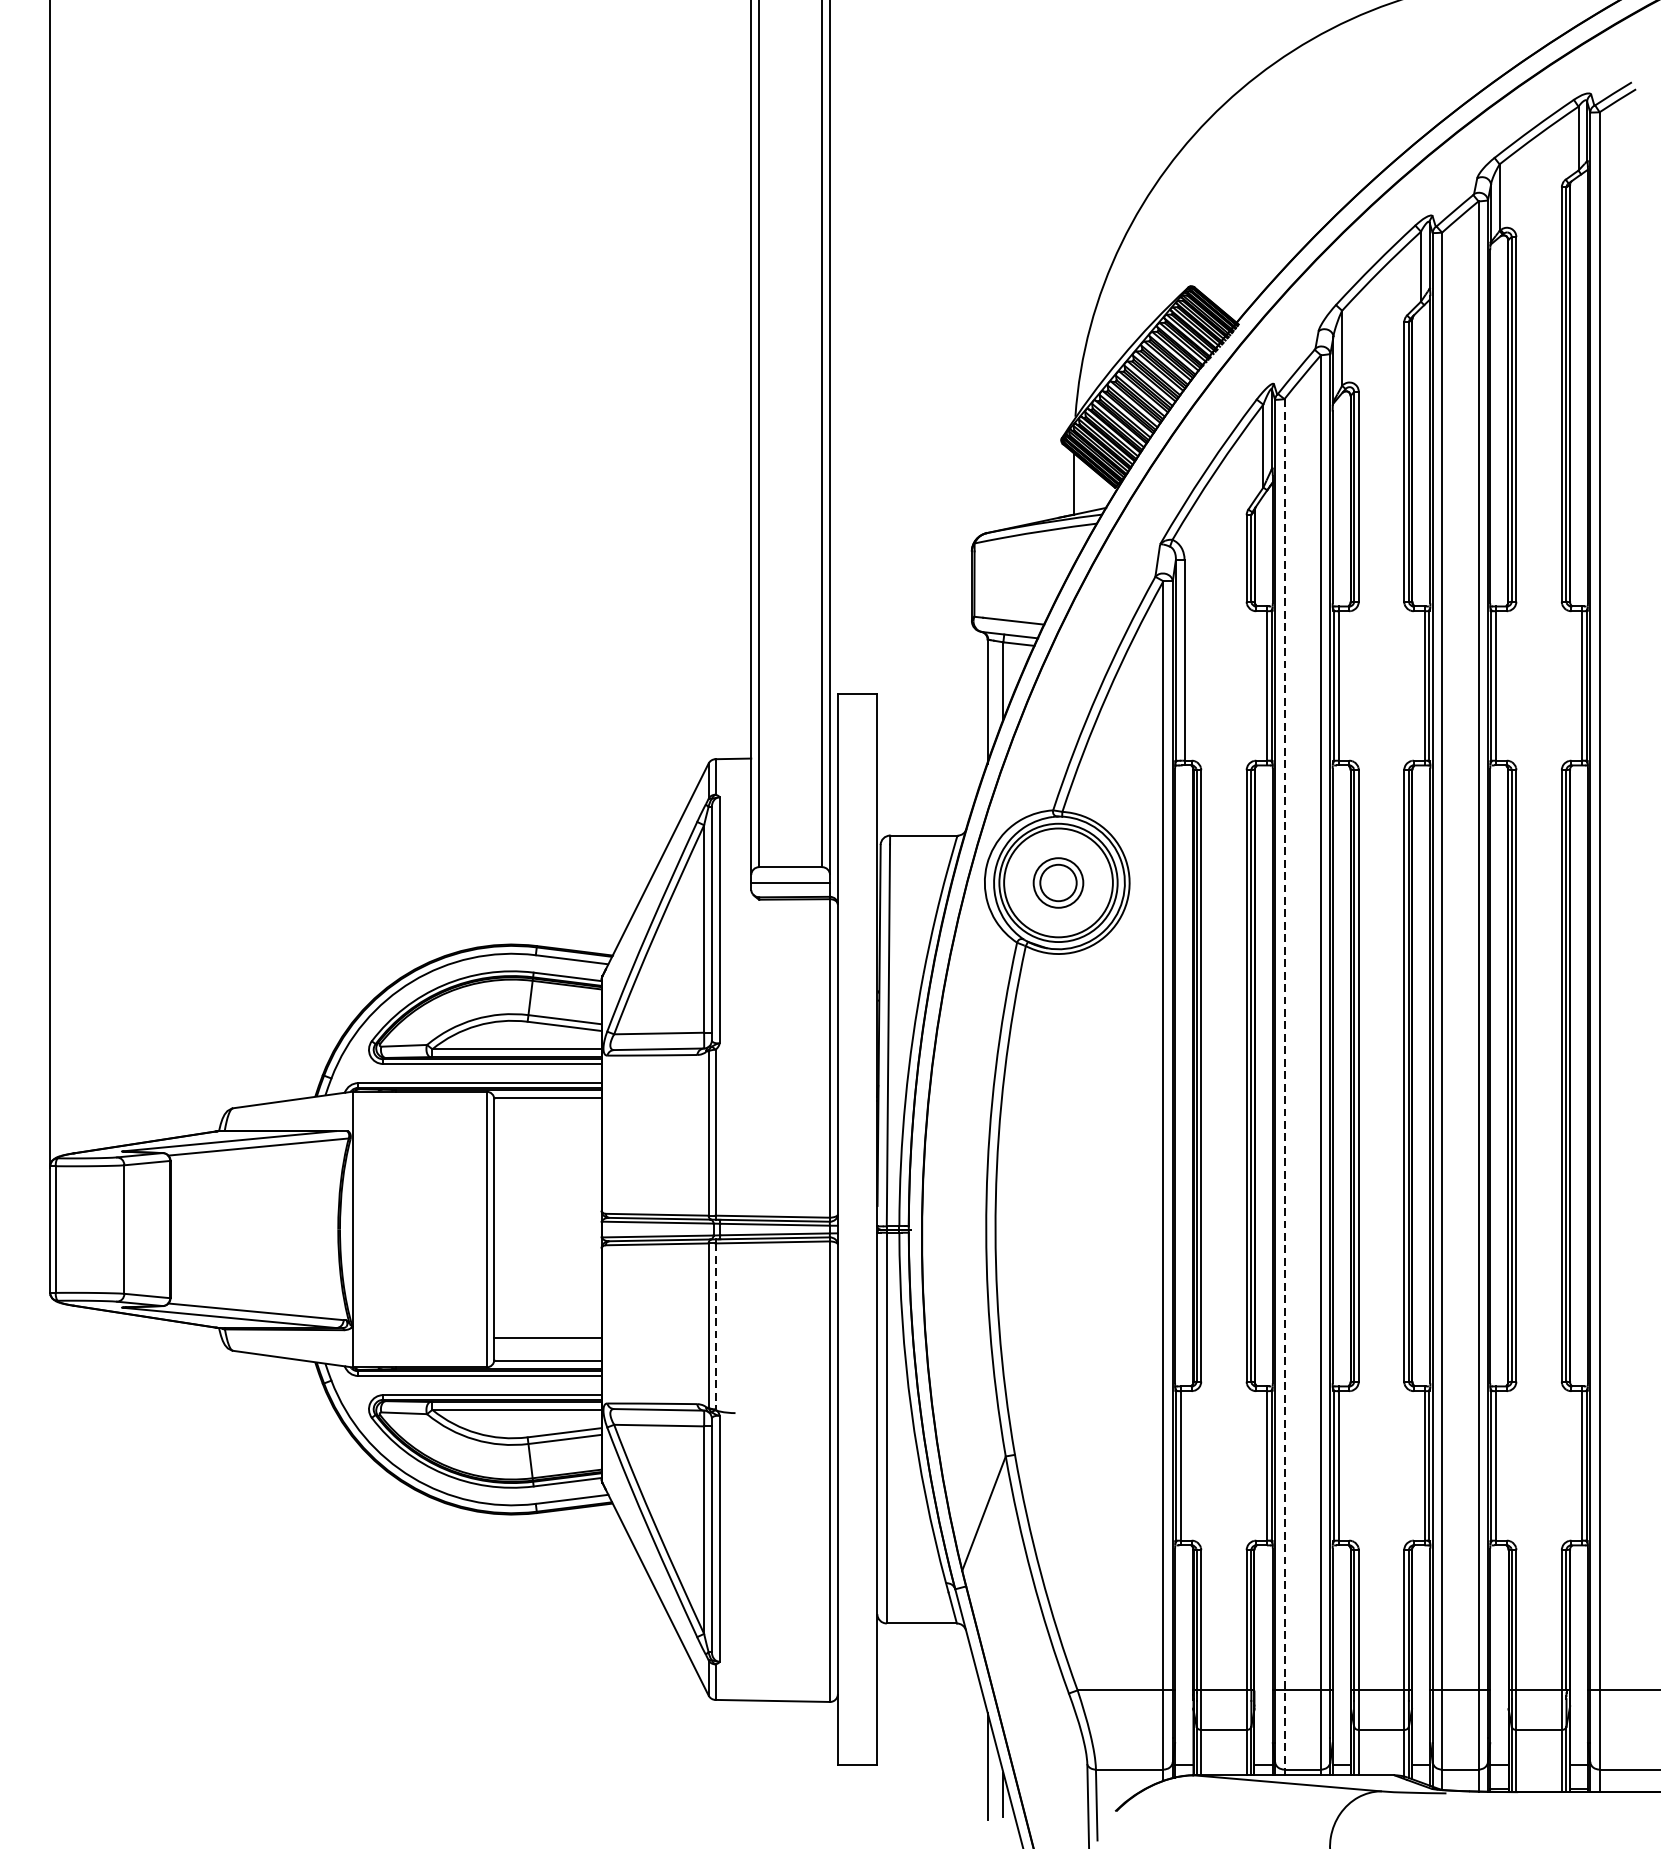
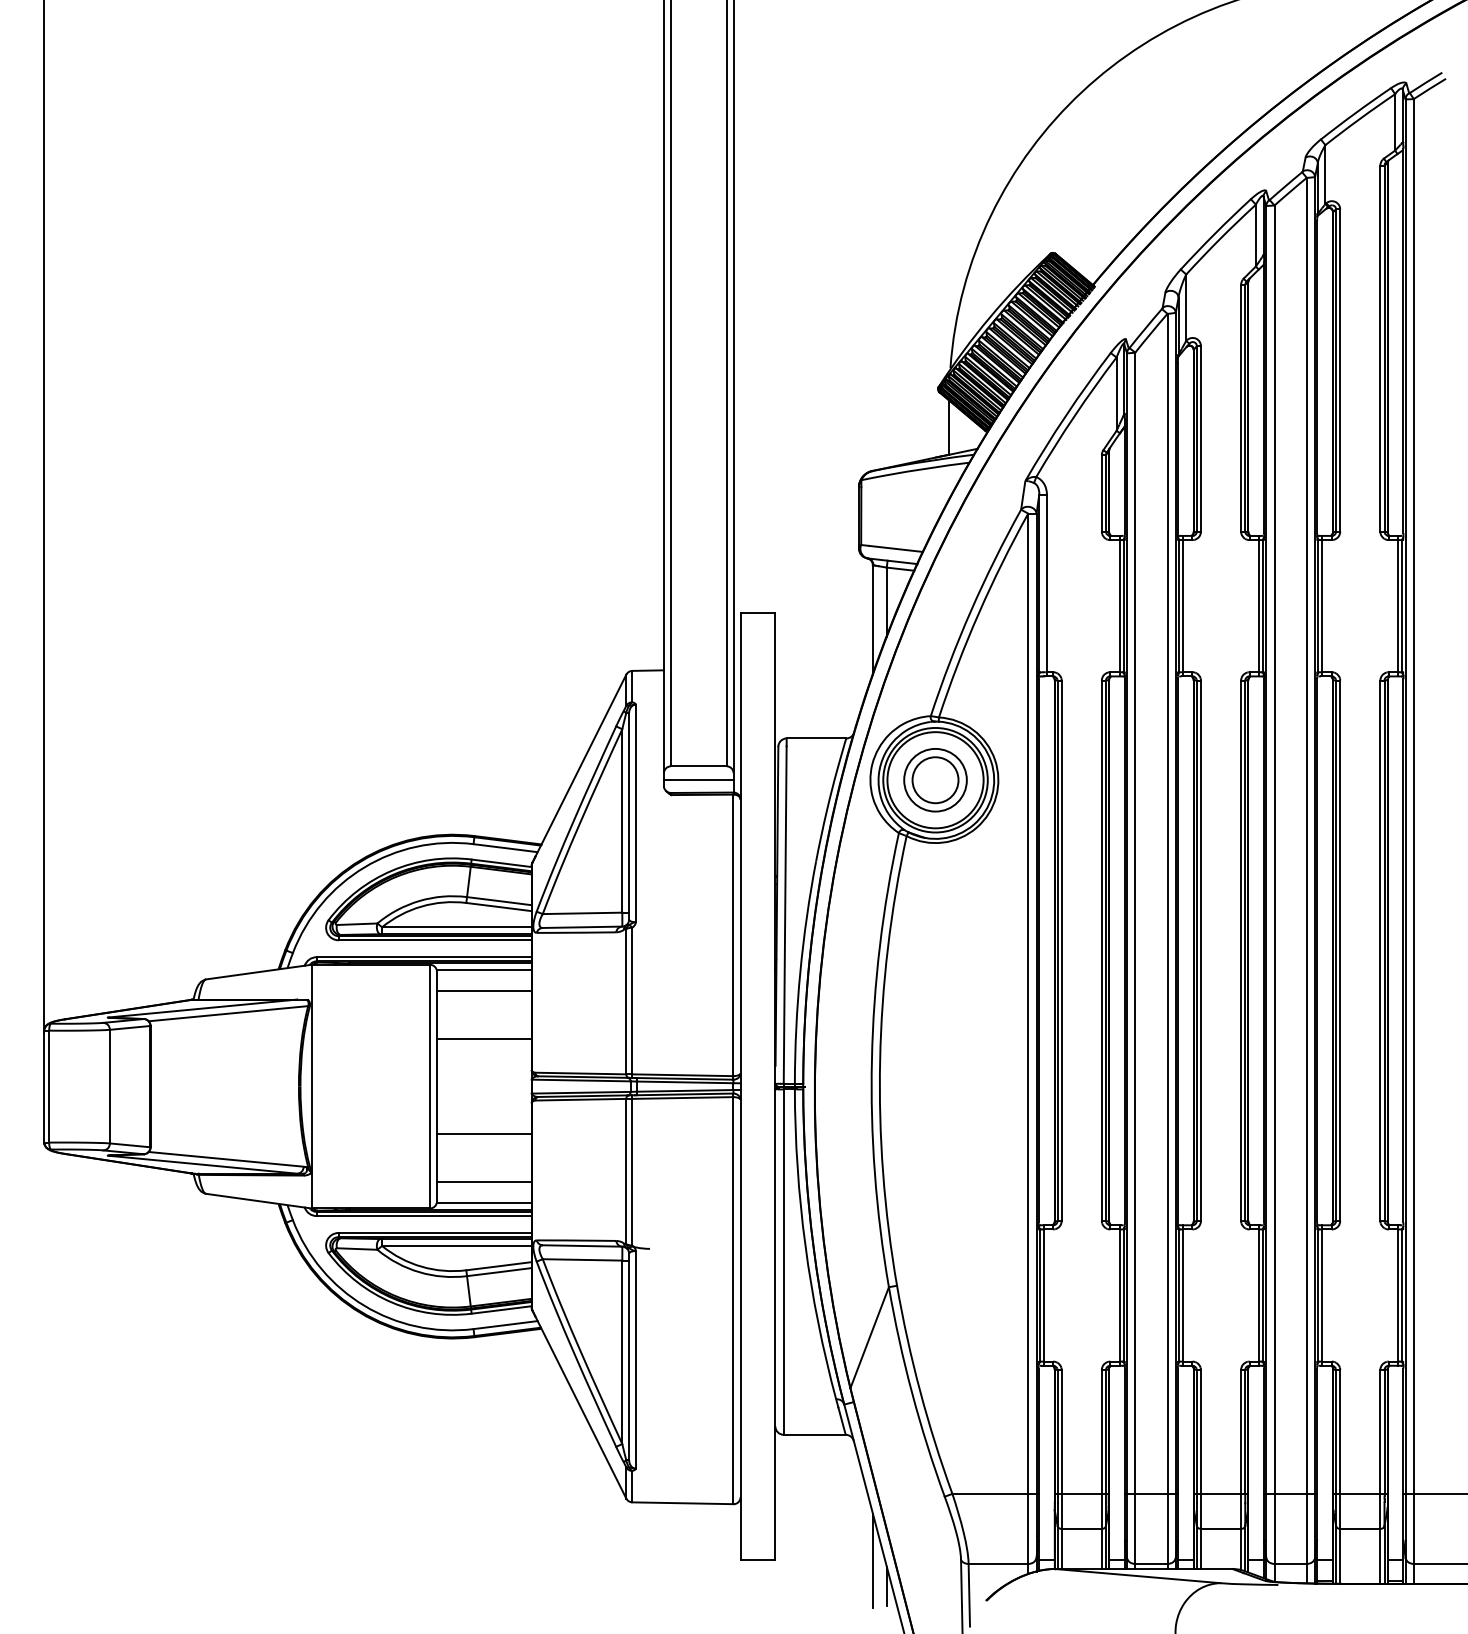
part: (1058, 883) -> (935, 780), size x1.43
line: (1284, 1084) -> (1135, 958), dashed -> solid
line: (547, 1120) -> (483, 990), added
line: (547, 1175) -> (483, 1038), added
line: (547, 1283) -> (483, 1134), added
line: (715, 1326) -> (632, 1172), dashed -> solid

